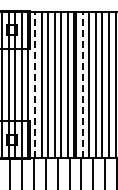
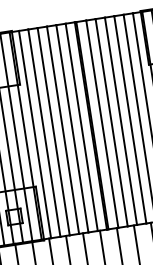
line: (34, 84) -> (34, 134), dashed -> solid
line: (82, 84) -> (102, 123), dashed -> solid

